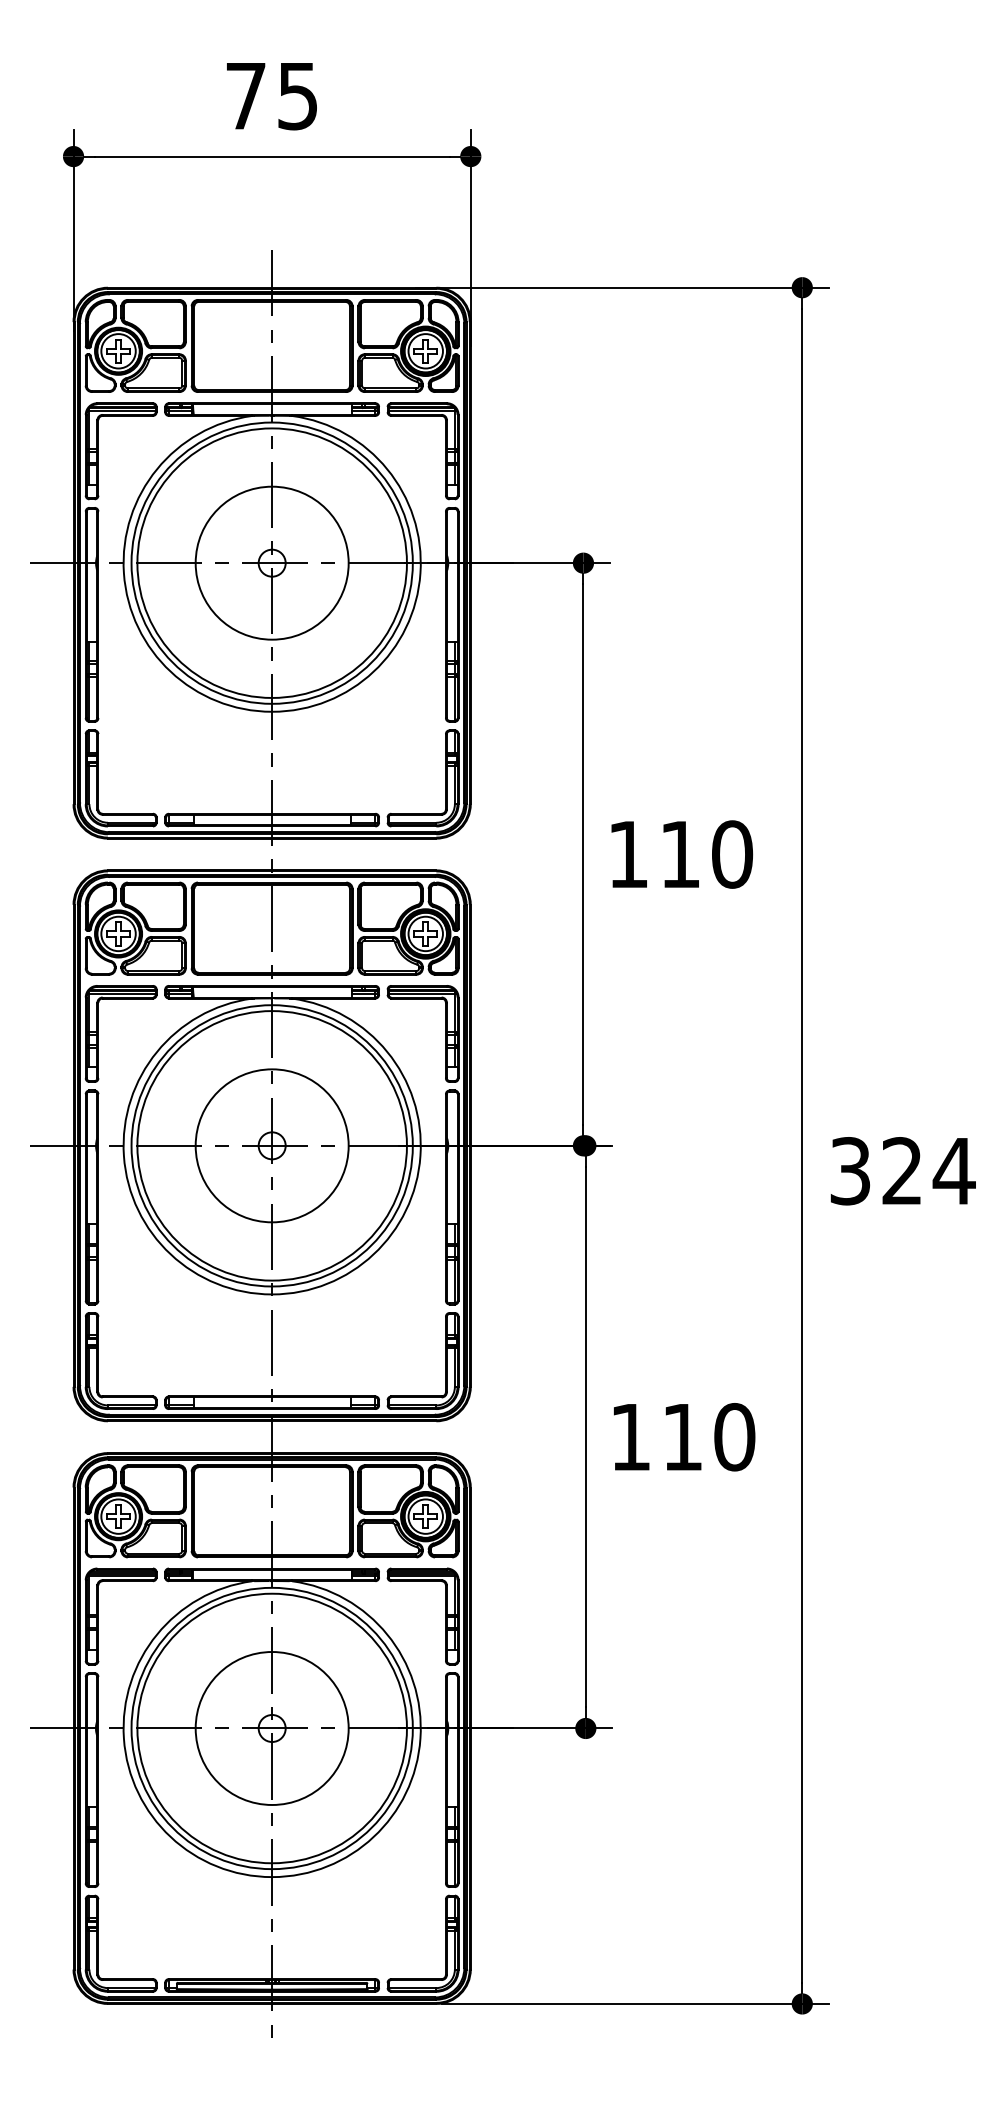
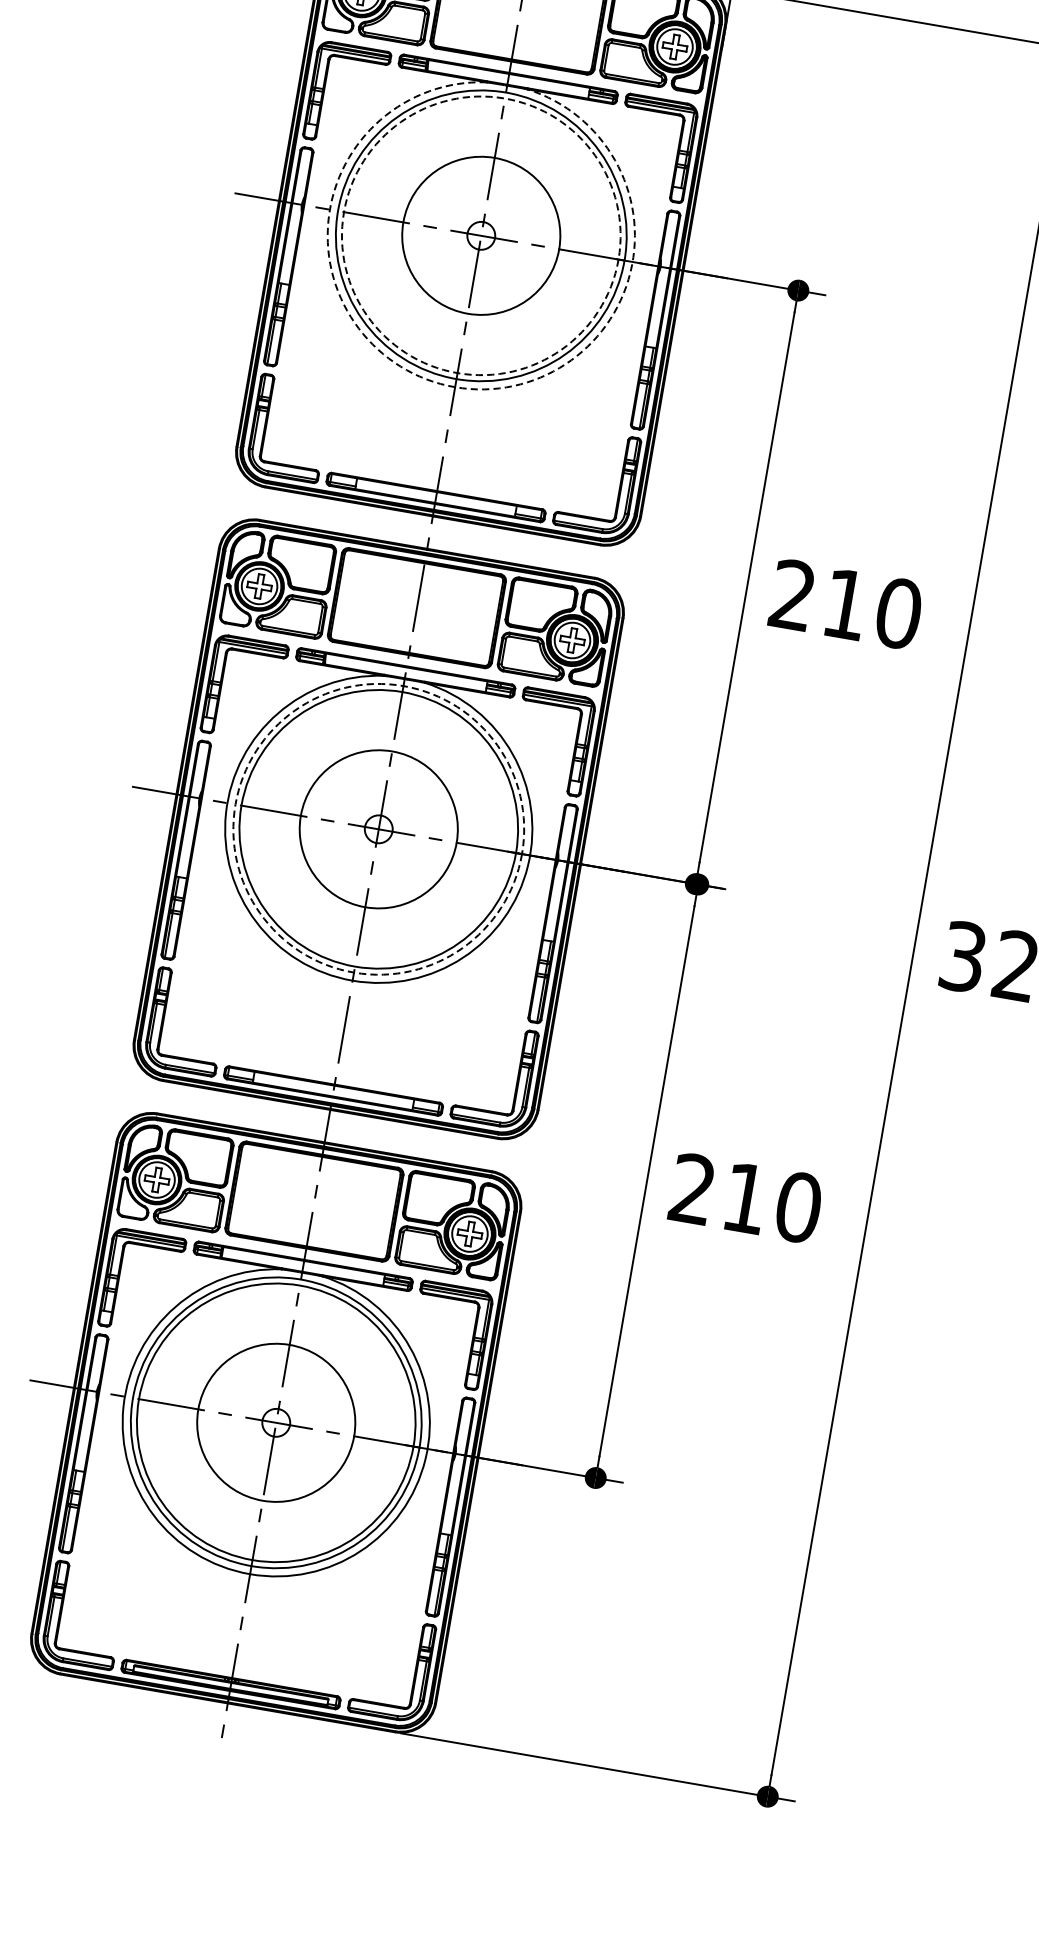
circle: (271, 562) -> (480, 235), solid -> dashed
arc: (272, 711) -> (455, 386), solid -> dashed
text: (627, 853) -> (792, 594), 110 -> 210
circle: (271, 1145) -> (378, 828), solid -> dashed
text: (630, 1436) -> (692, 1188), 110 -> 210

